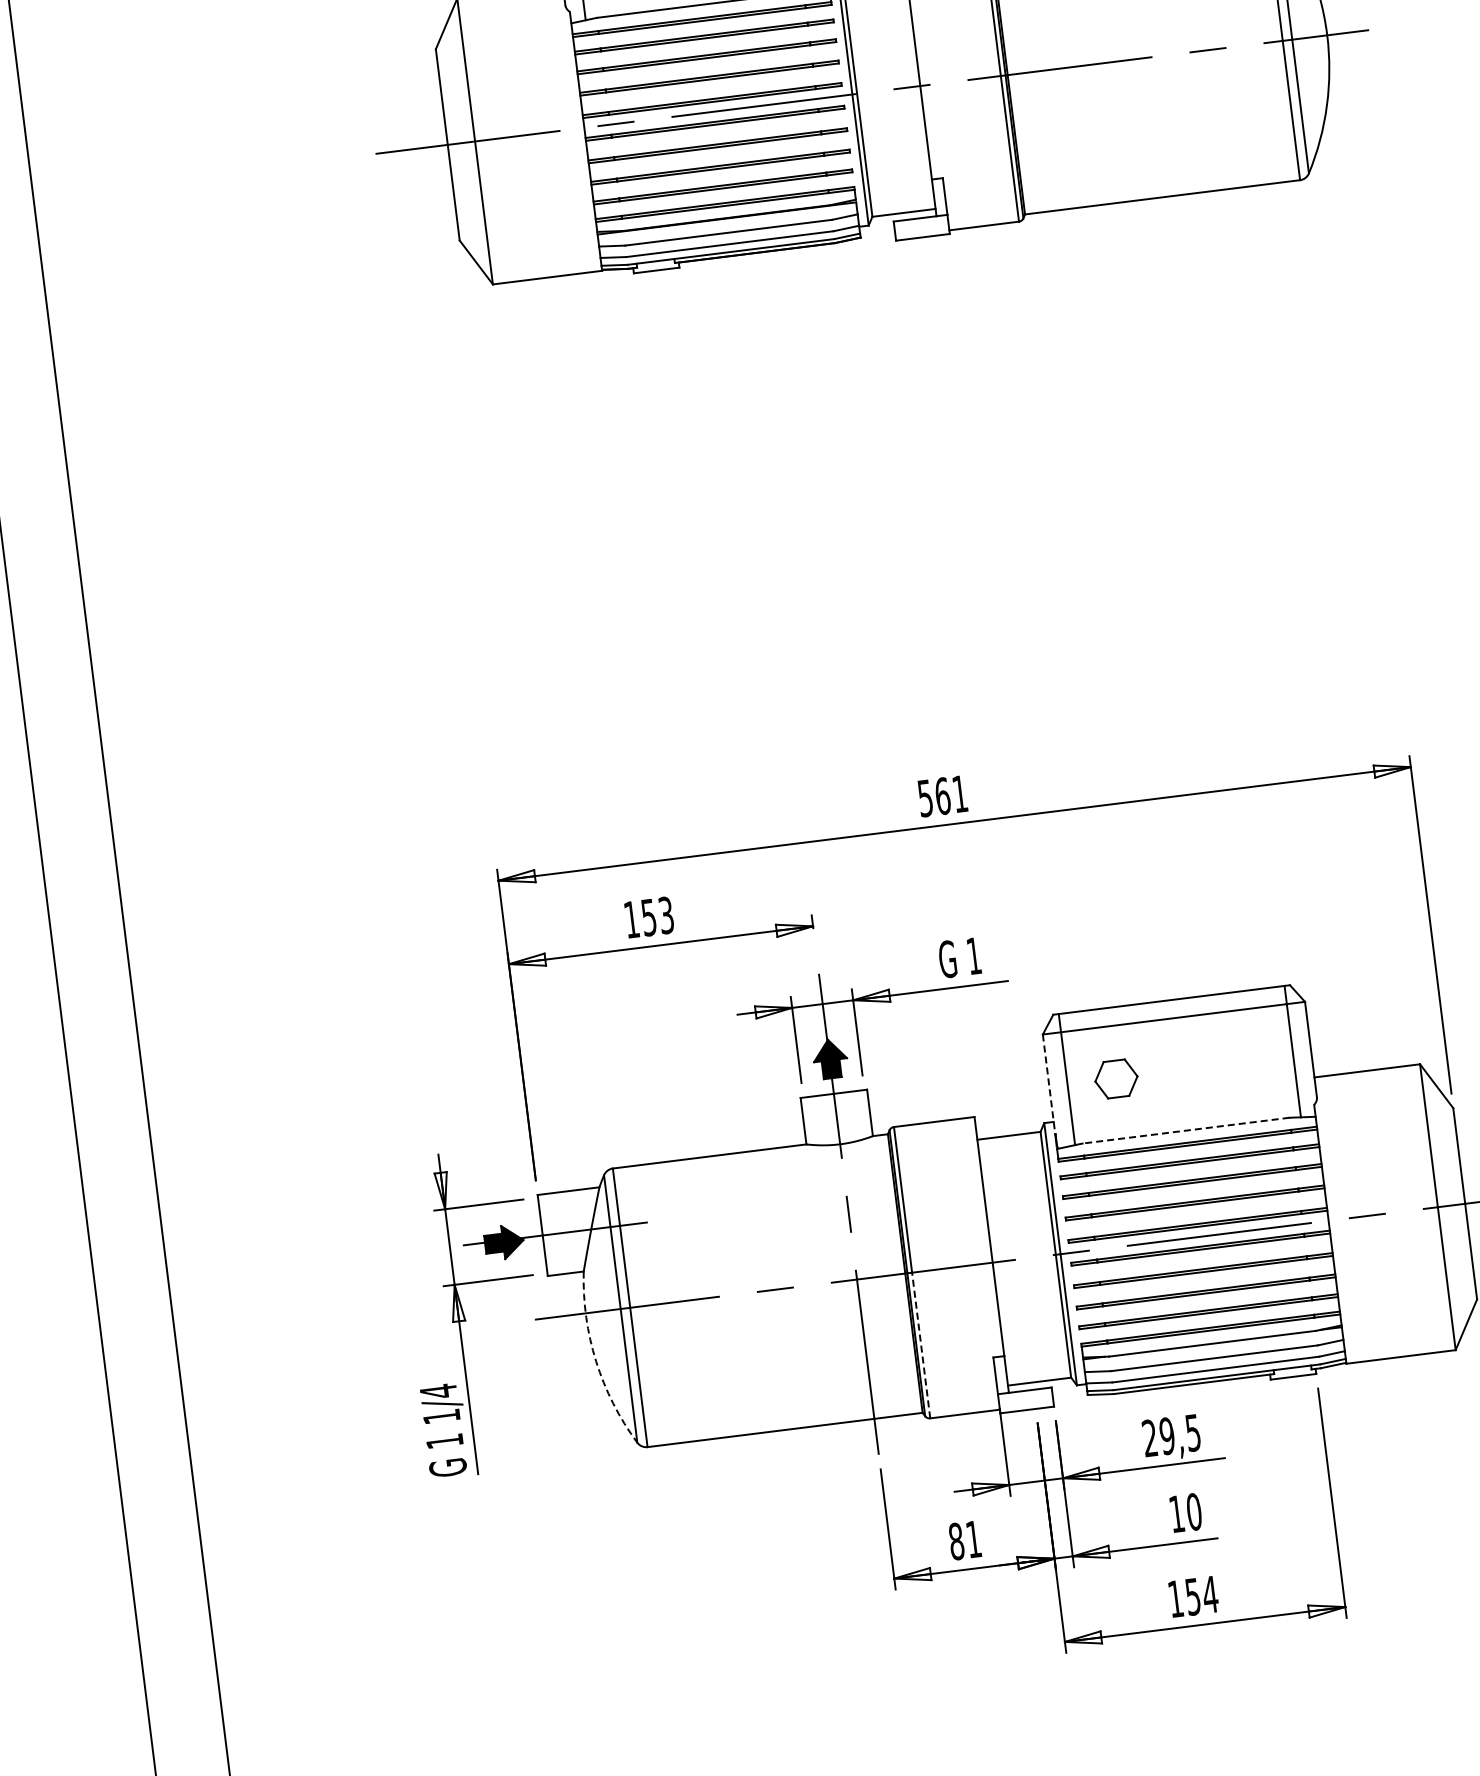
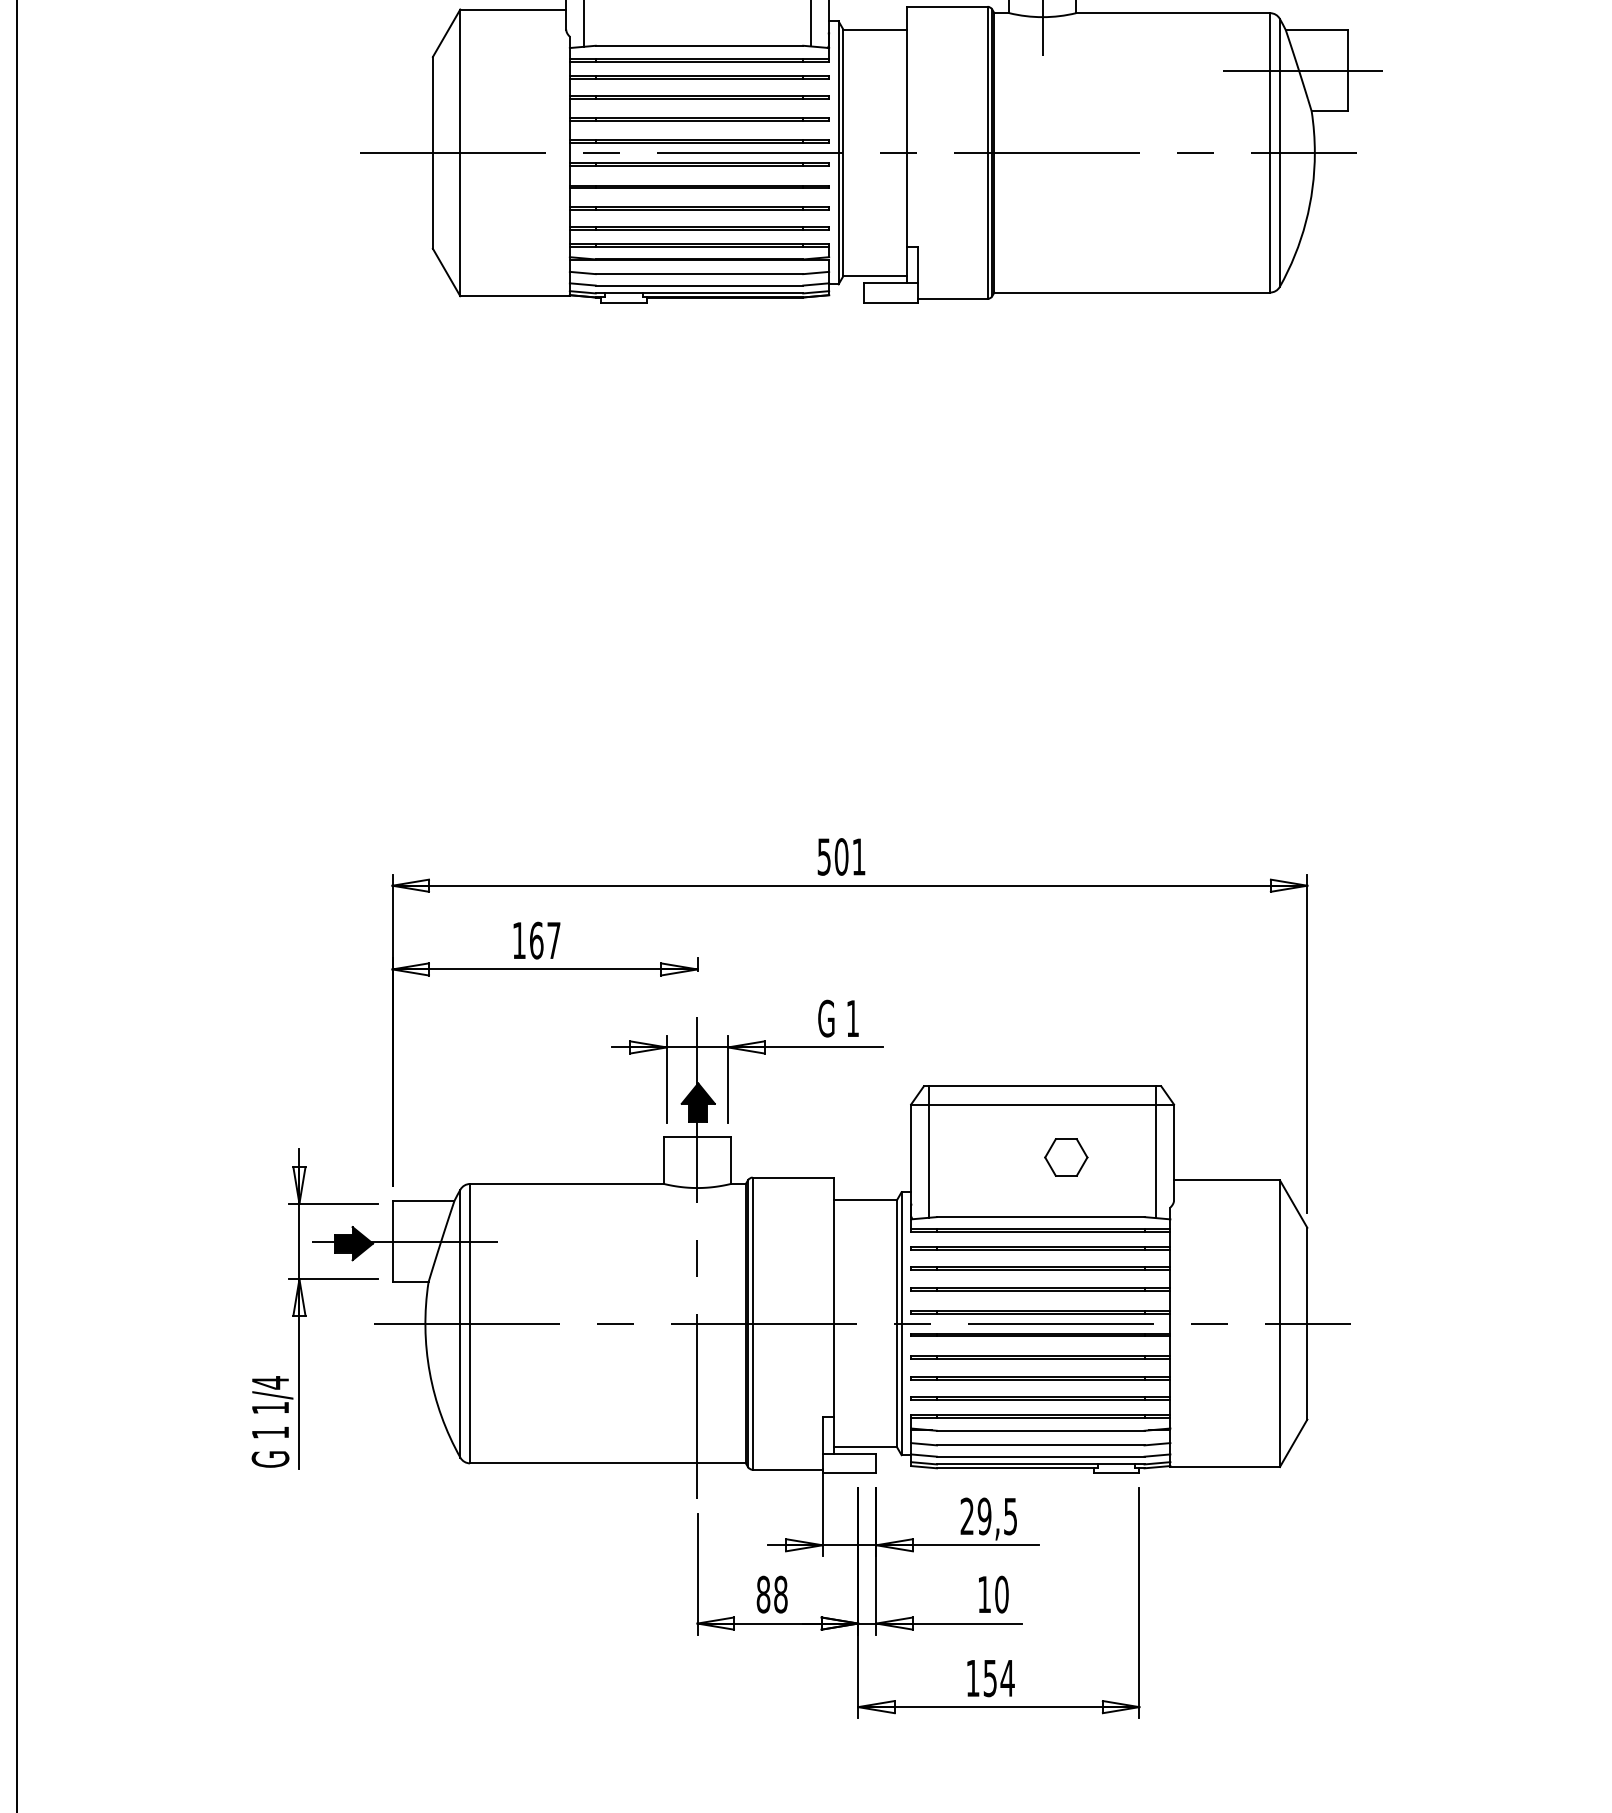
text: (942, 795) -> (841, 856), 561 -> 501
text: (657, 916) -> (545, 940), 153 -> 167
part: (1116, 1078) -> (1066, 1157), moved
line: (1049, 1085) -> (911, 1155), dashed -> solid
line: (1185, 1131) -> (1040, 1217), dashed -> solid
line: (920, 1345) -> (752, 1396), dashed -> solid
arc: (595, 1361) -> (429, 1372), dashed -> solid
text: (973, 1539) -> (780, 1594), 81 -> 88

